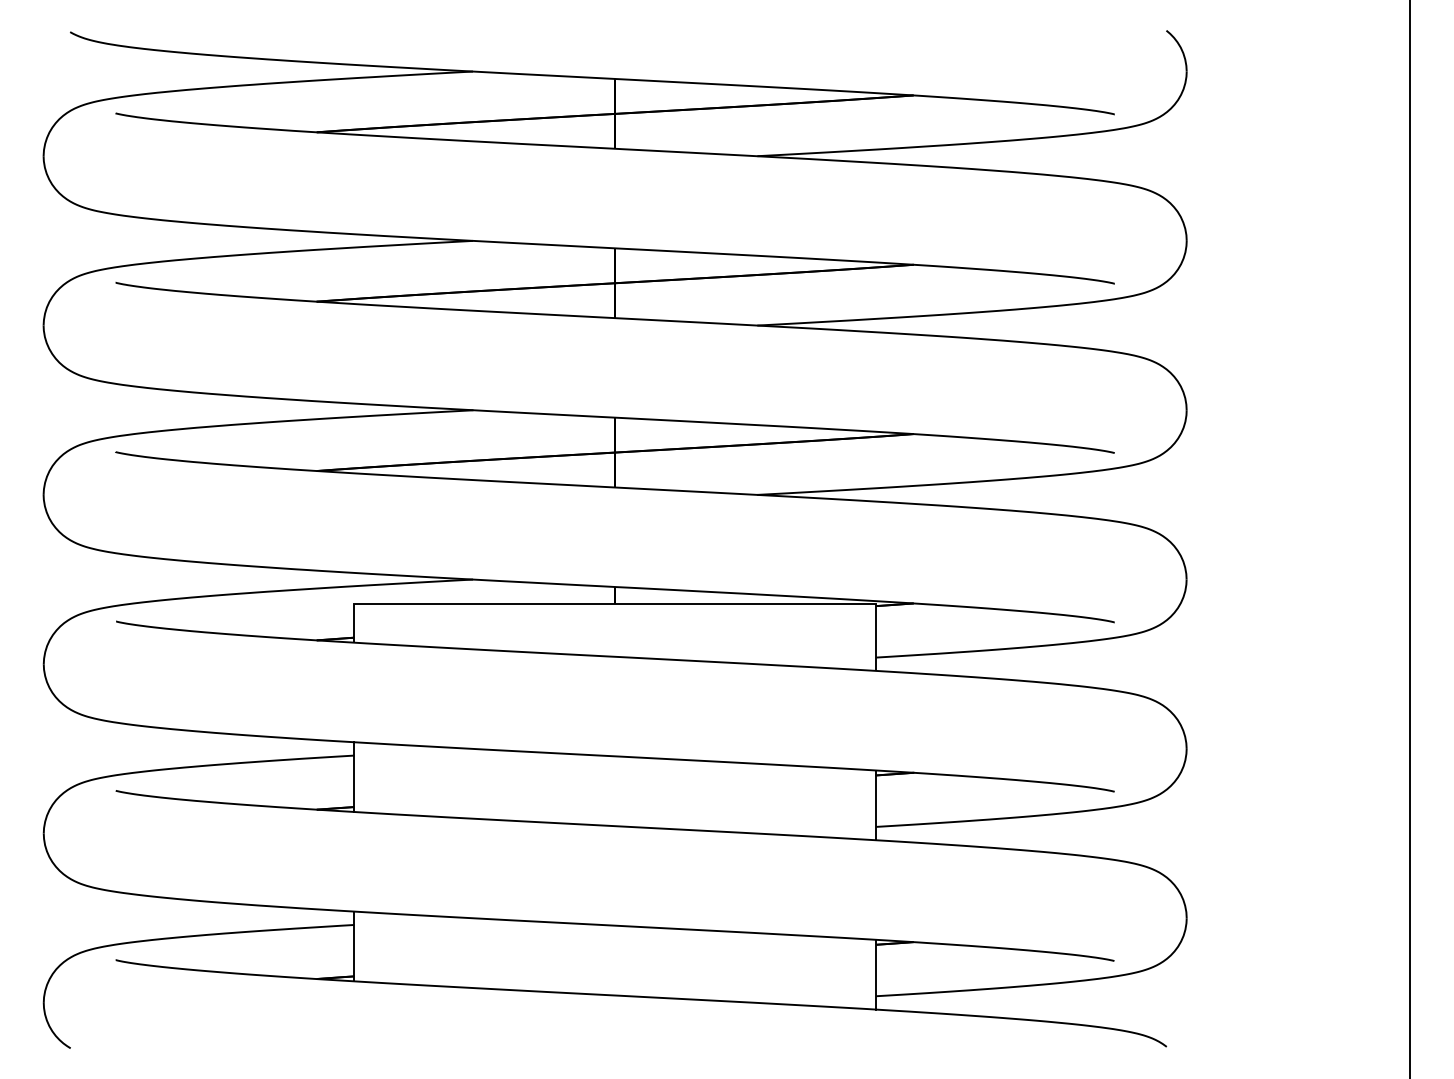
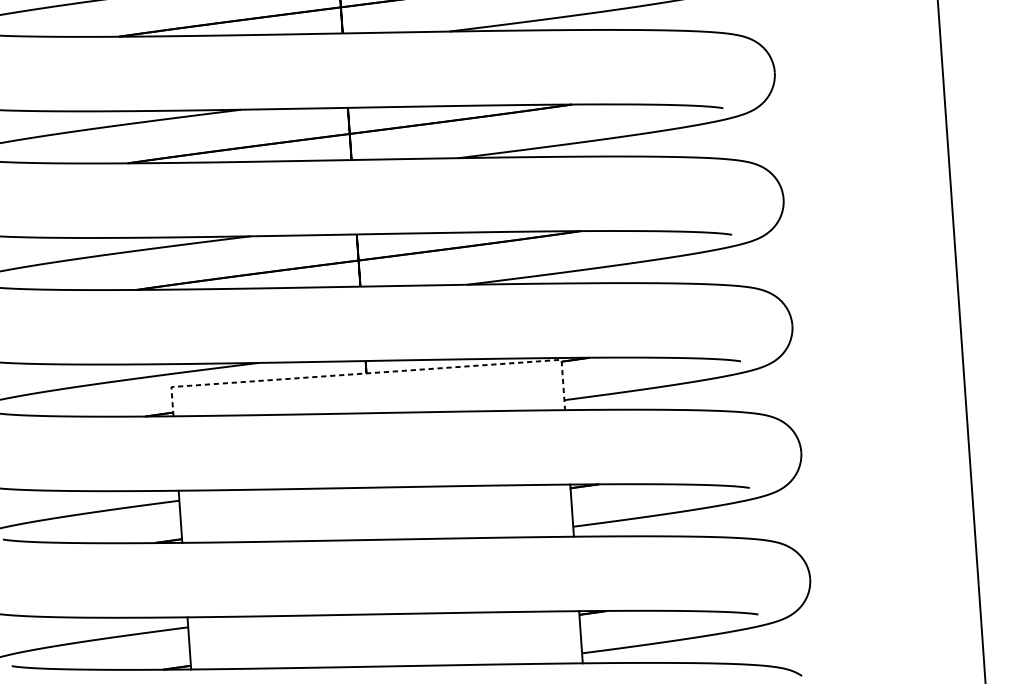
line: (629, 603) -> (377, 372), solid -> dashed

